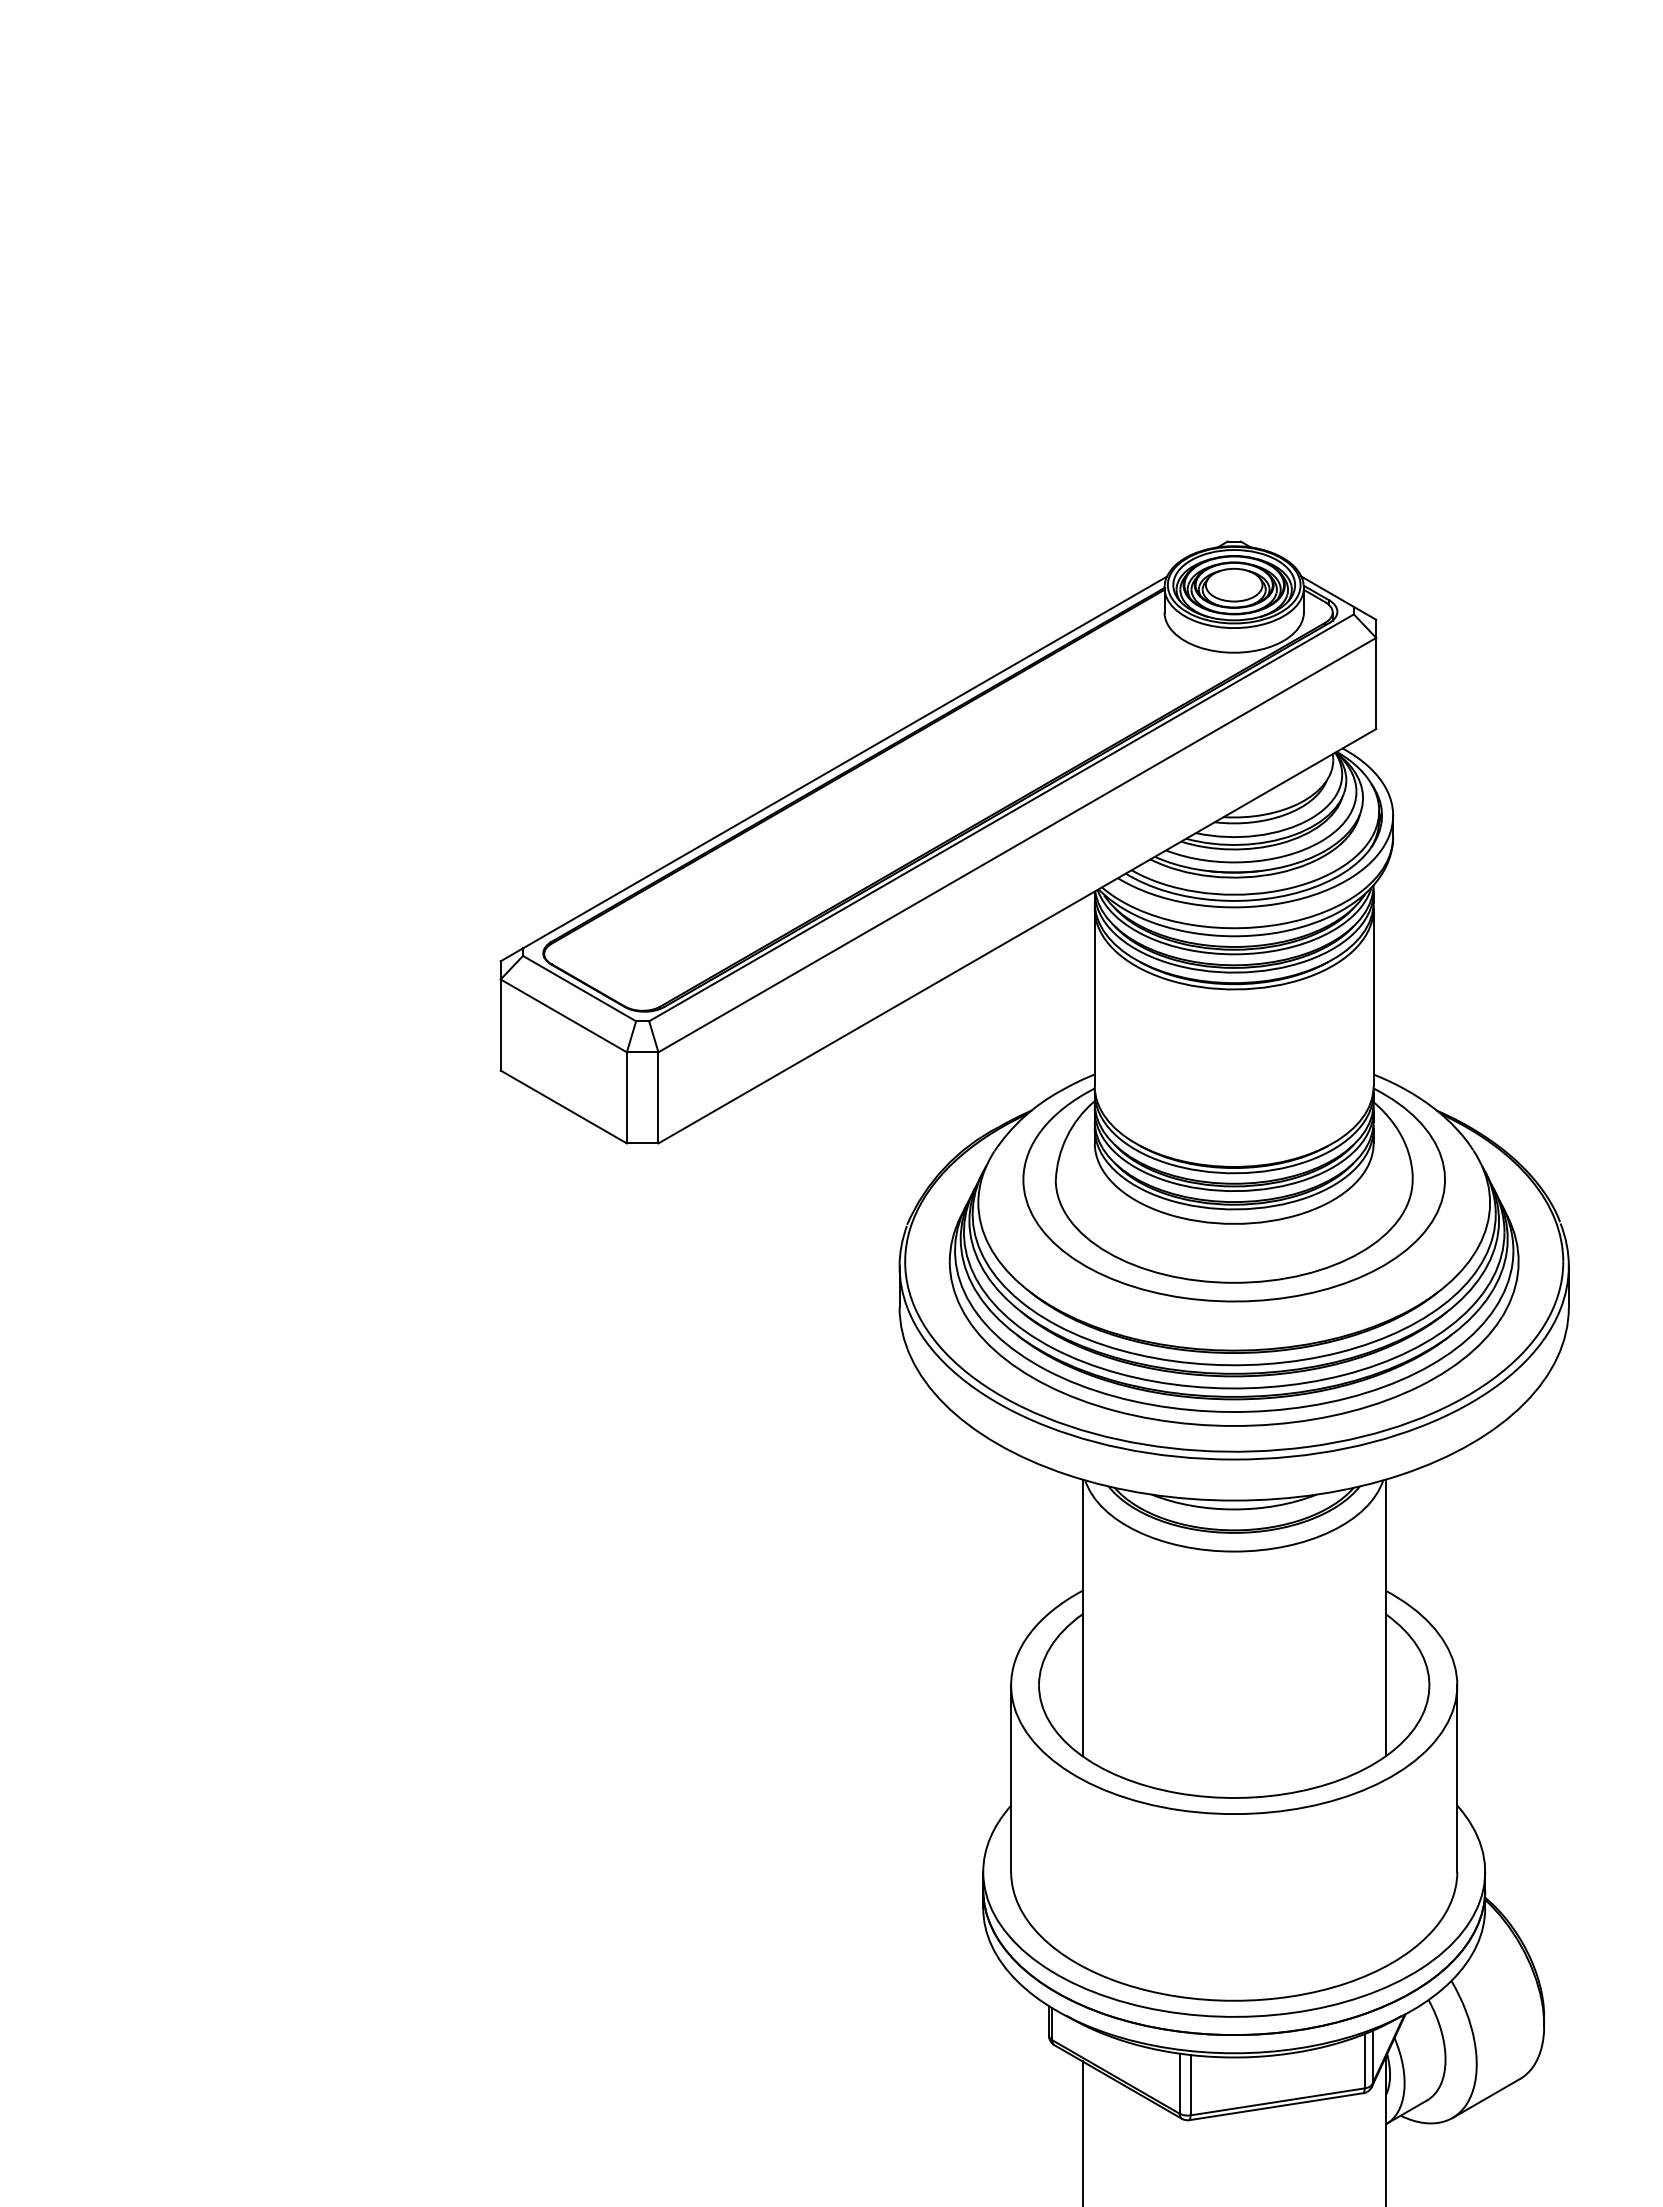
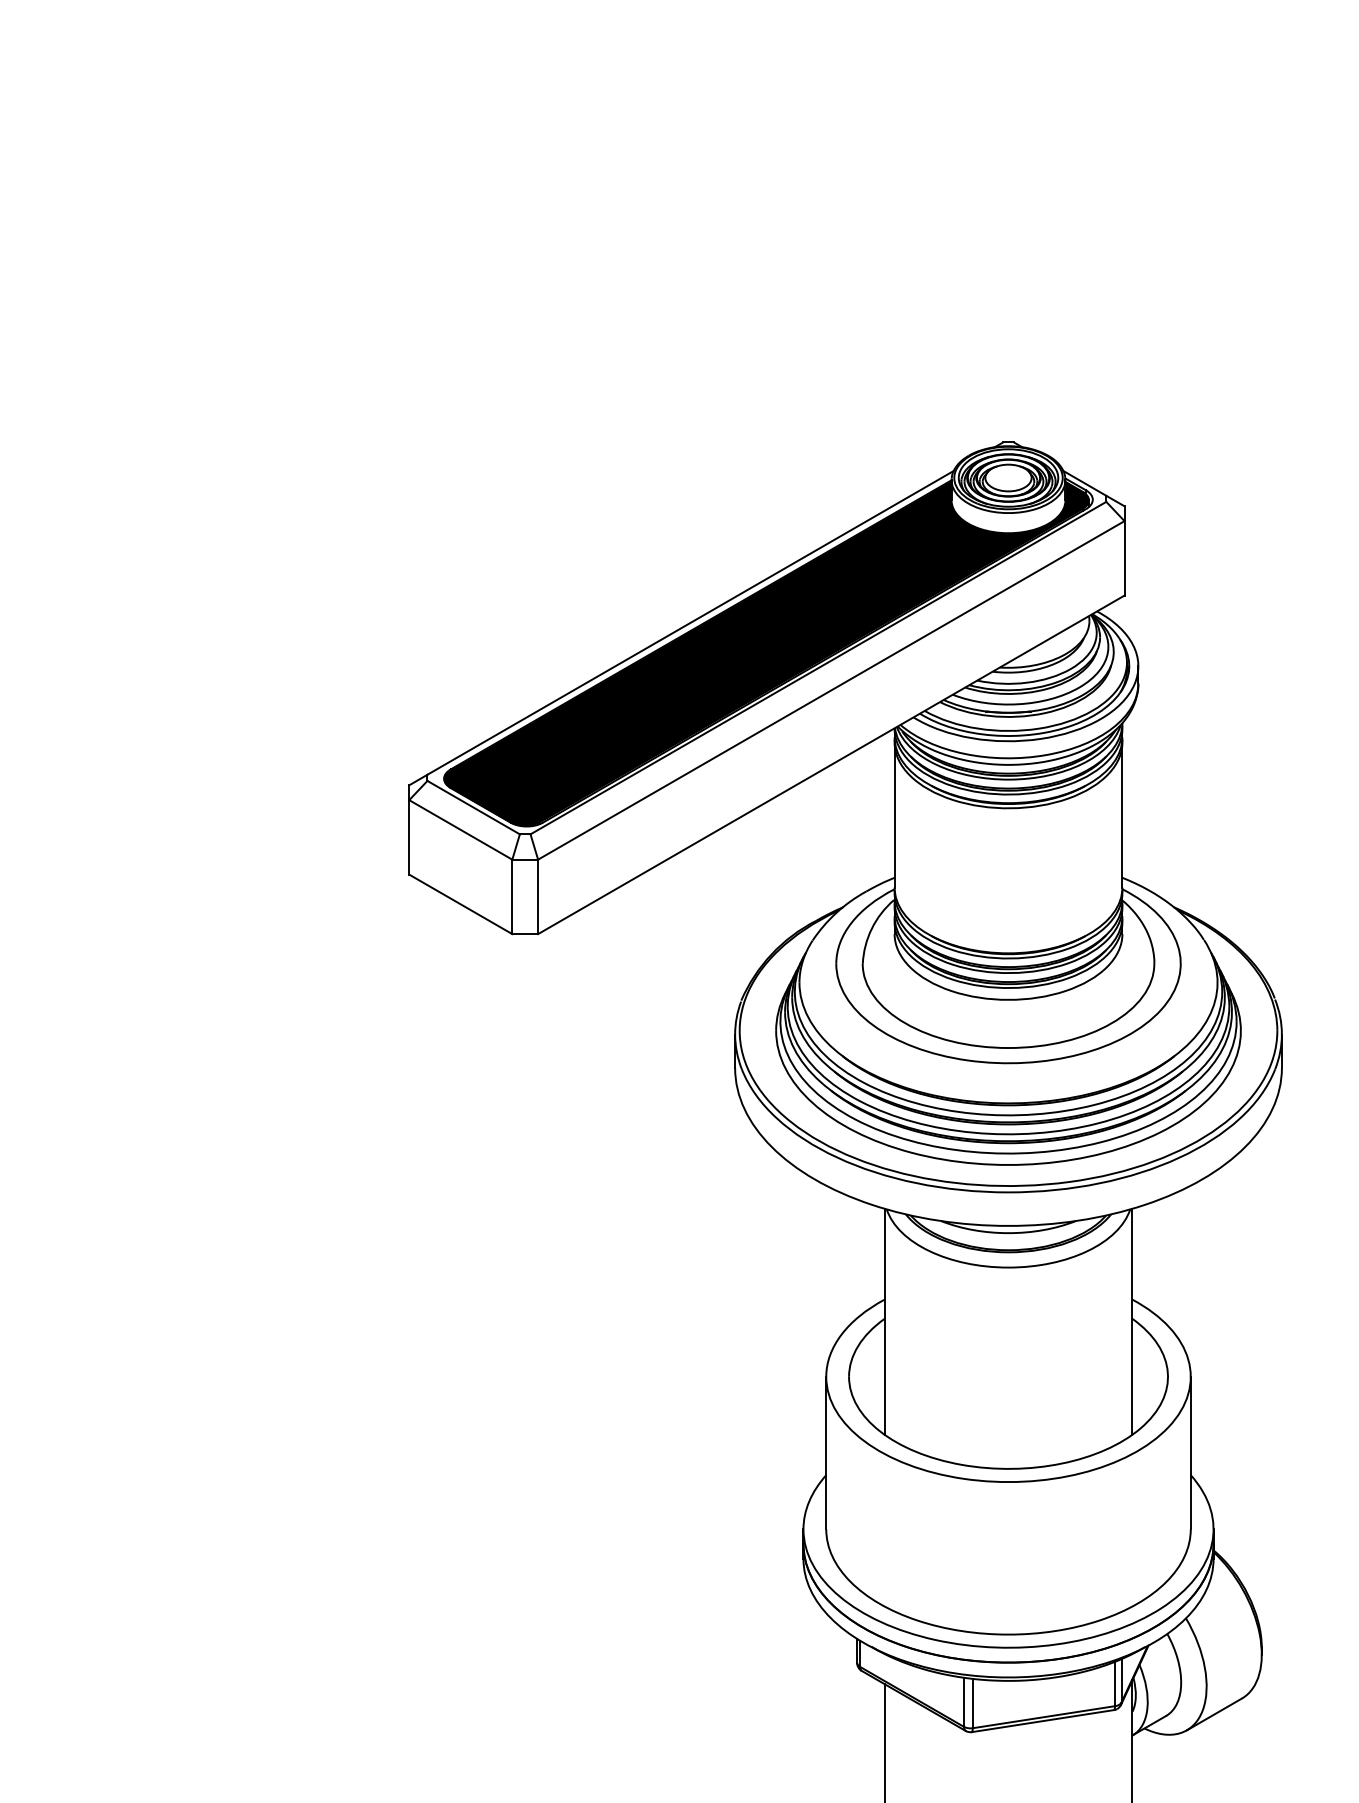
fill: (938, 799) -> (766, 653), added

